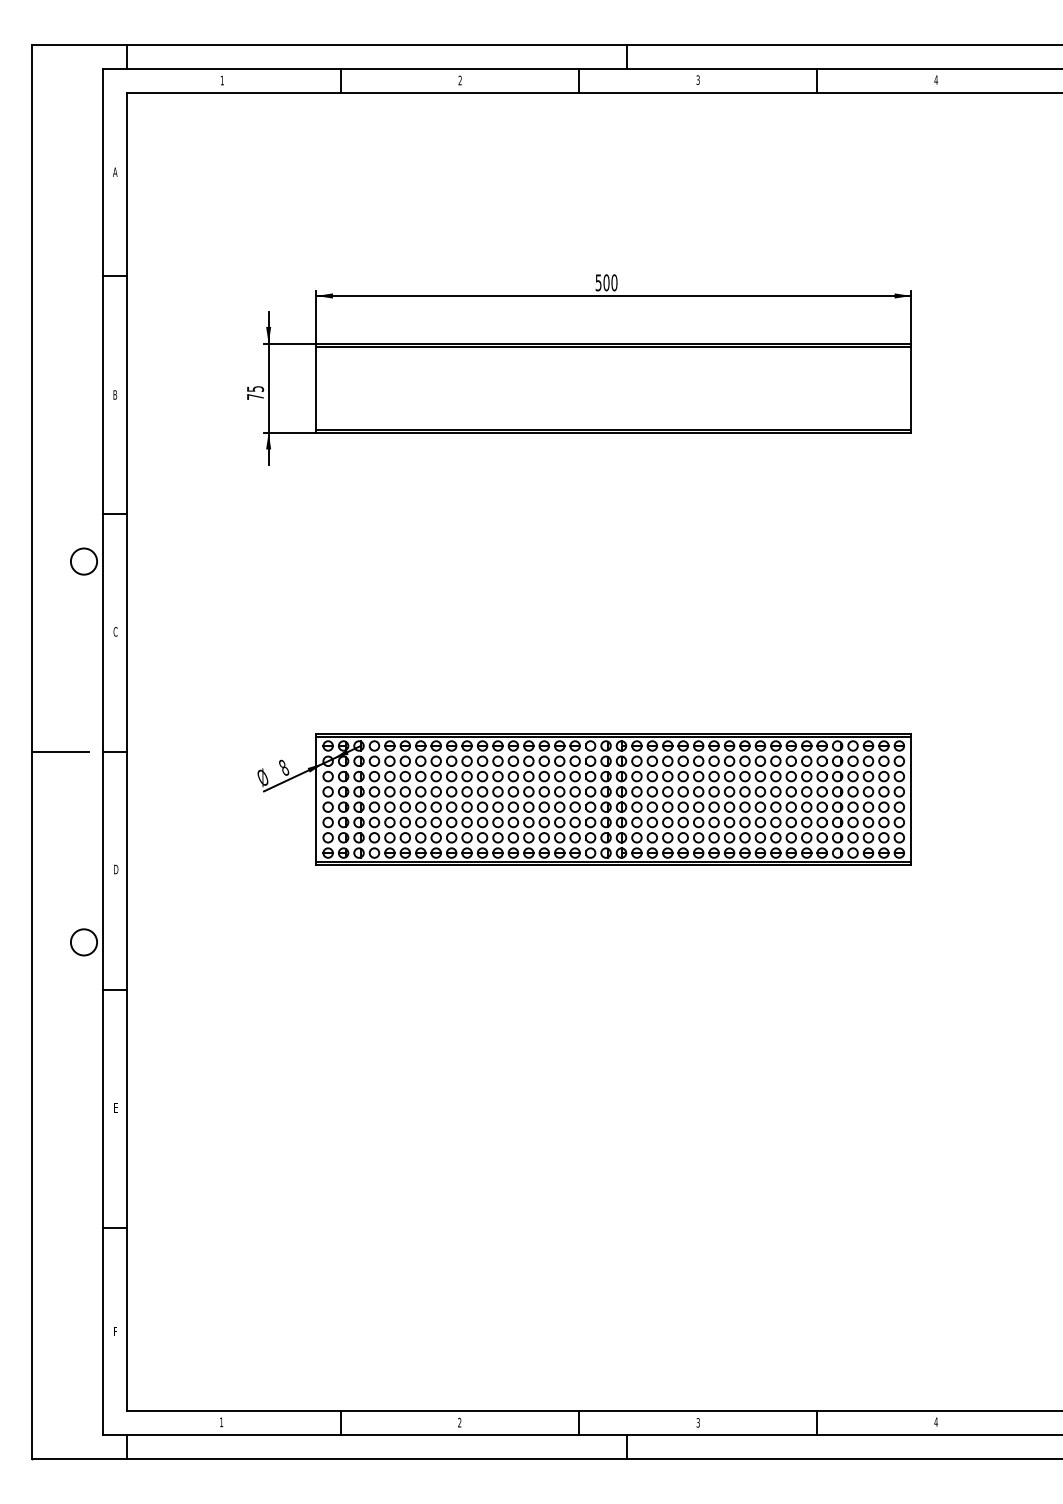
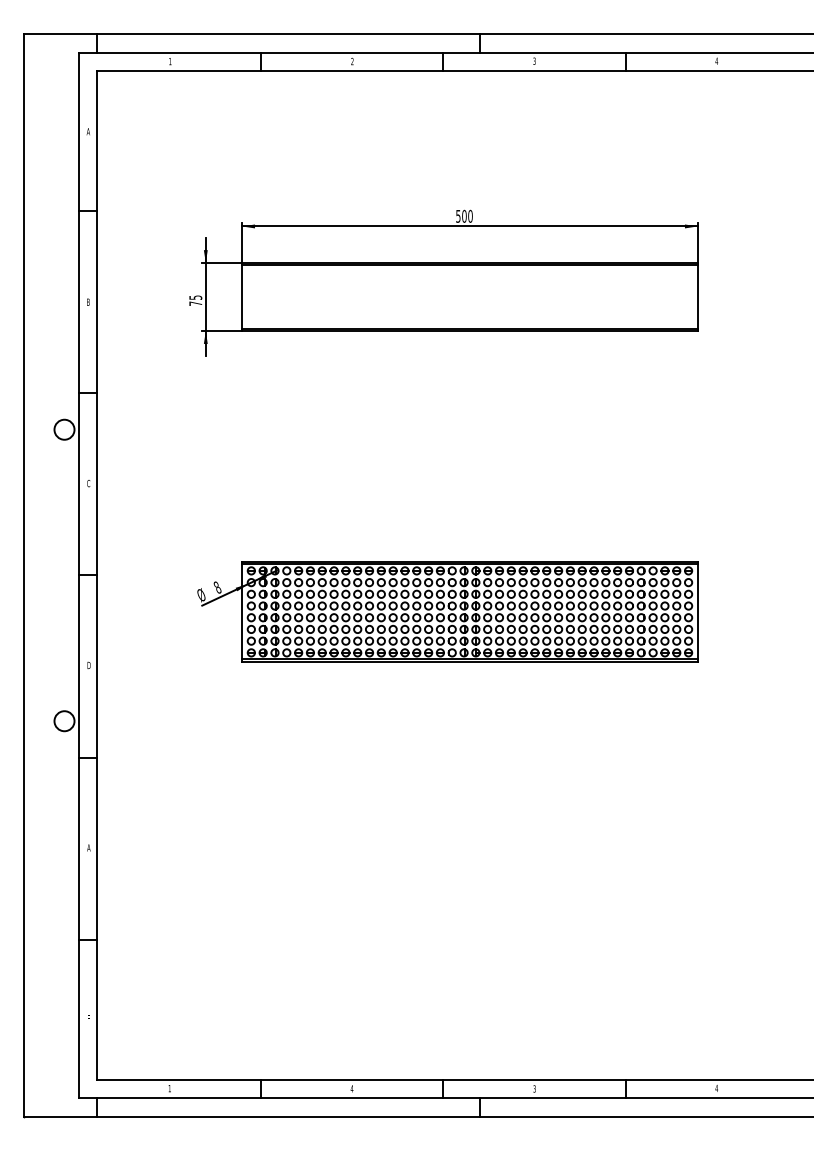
line: (59, 752) -> (45, 575), removed
text: (115, 1107) -> (88, 847), E -> A
text: (459, 1422) -> (351, 1088), 2 -> 4

